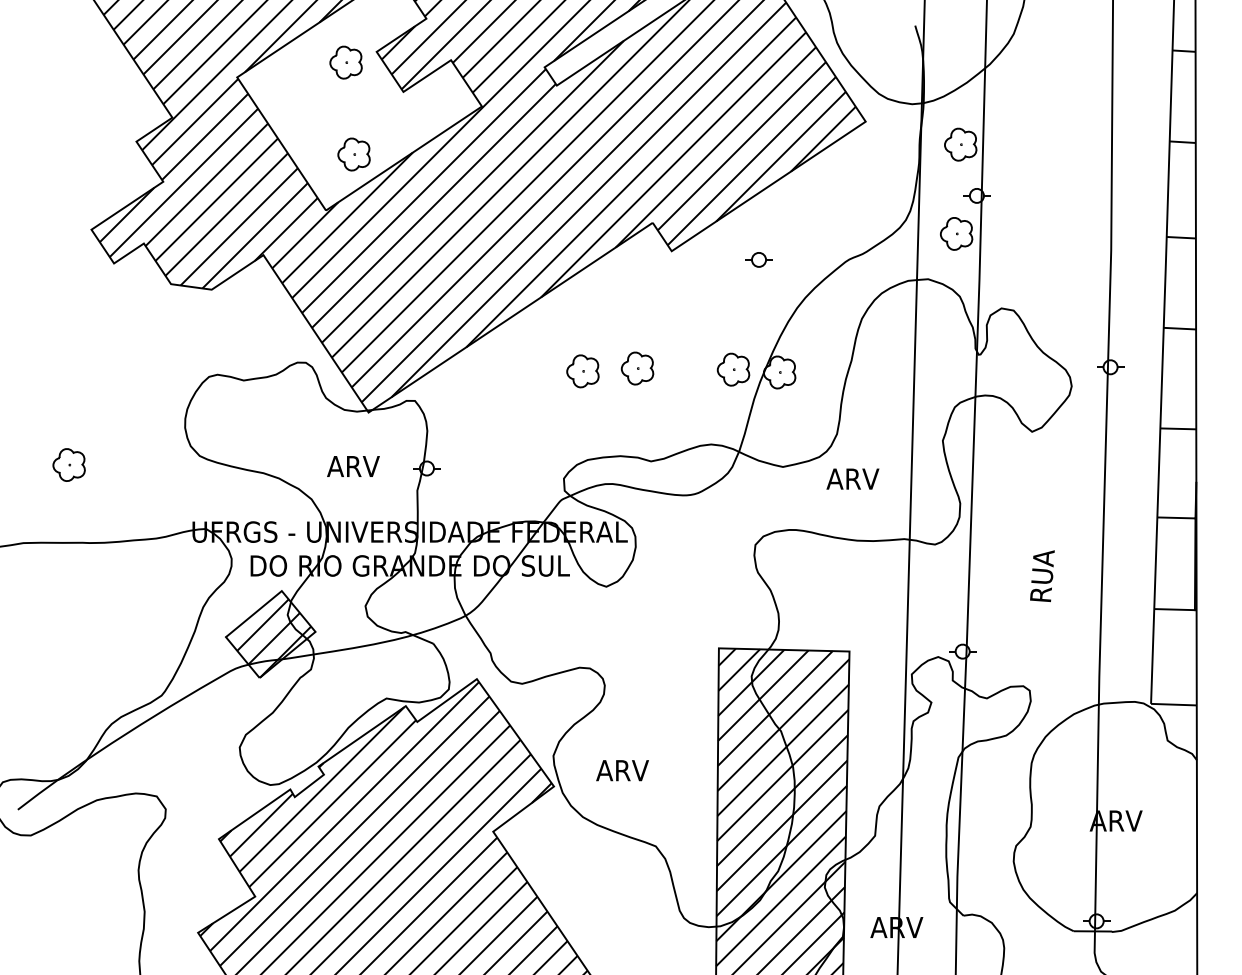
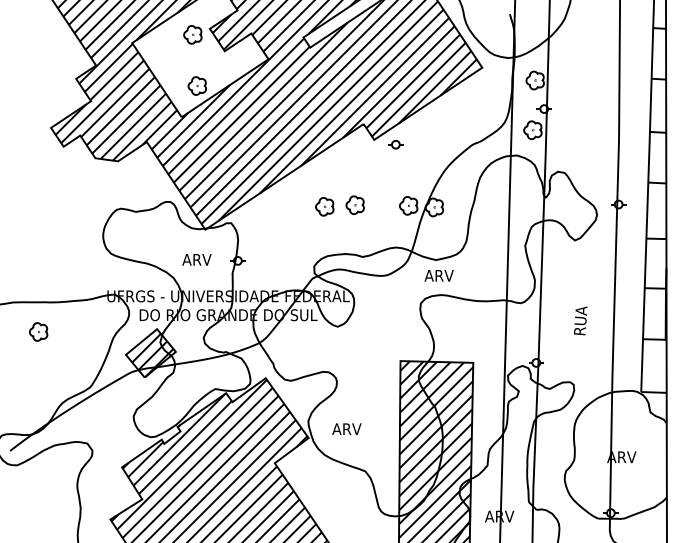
part: (758, 259) -> (395, 144), moved
part: (68, 464) -> (38, 331), moved
text: (851, 478) -> (438, 275), moved

